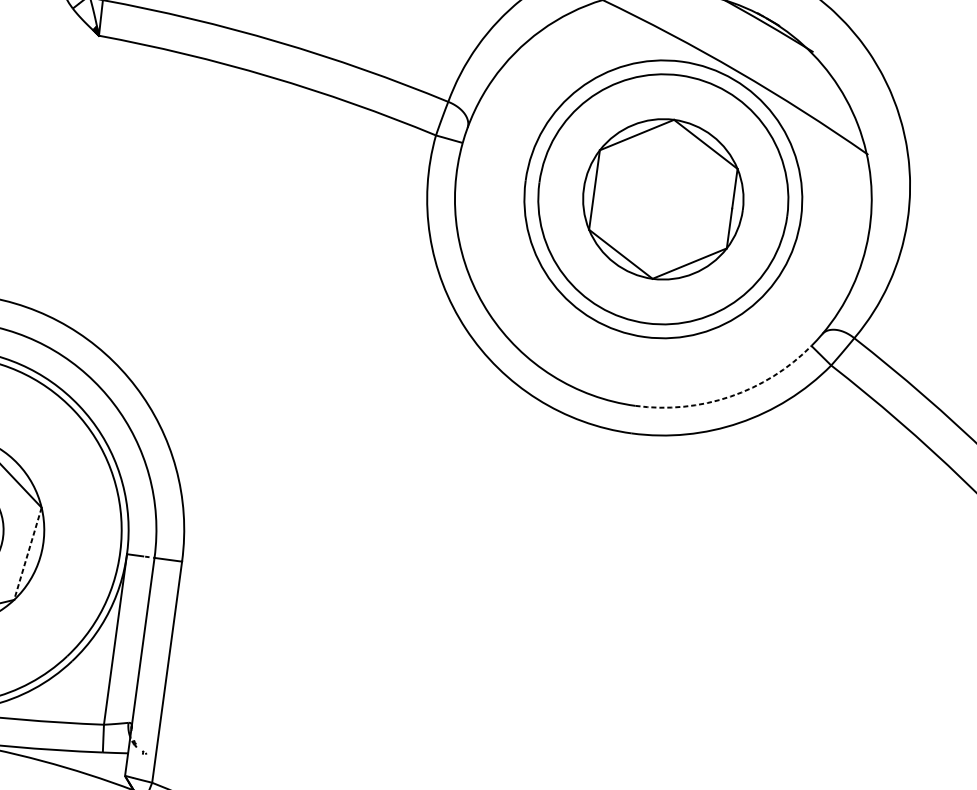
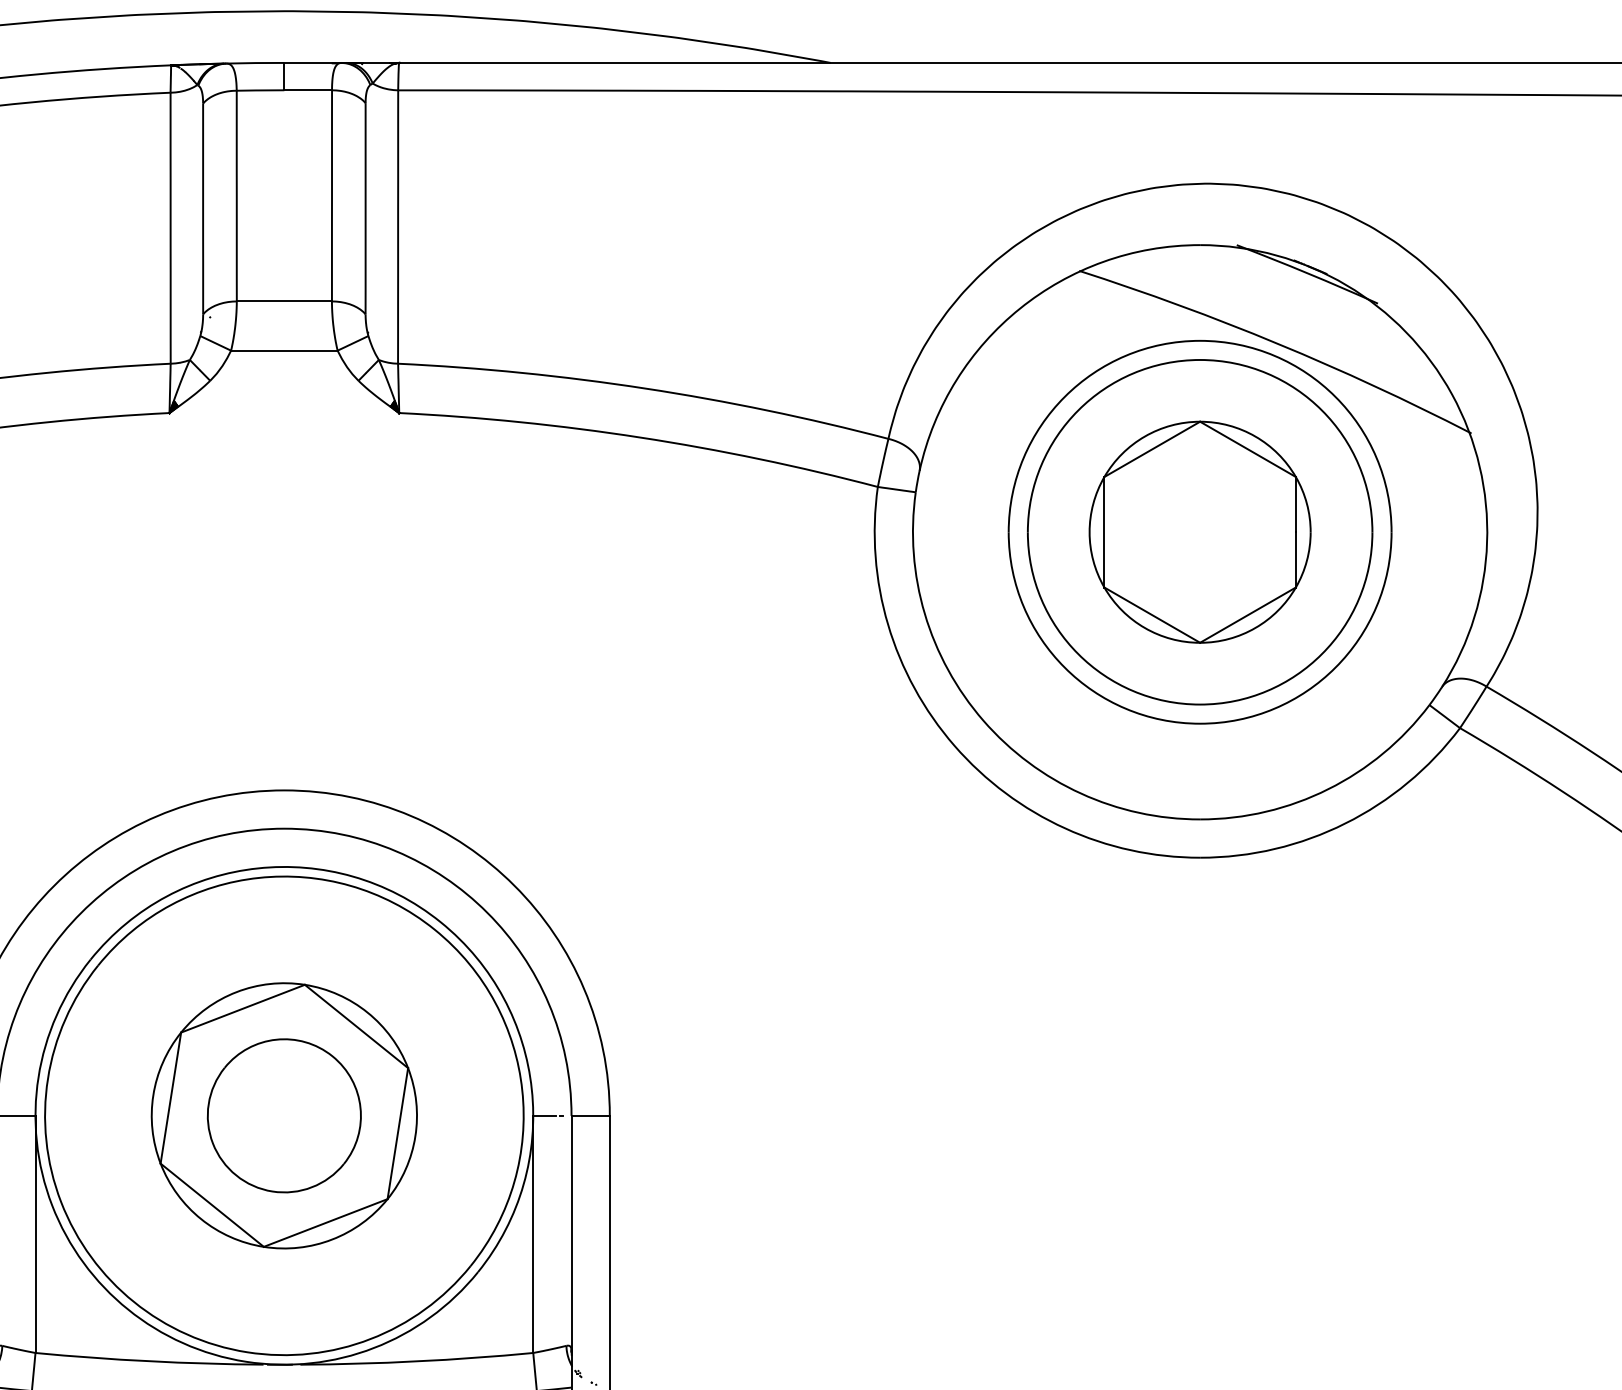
arc: (730, 396) -> (1328, 789), dashed -> solid
line: (27, 554) -> (397, 1134), dashed -> solid

